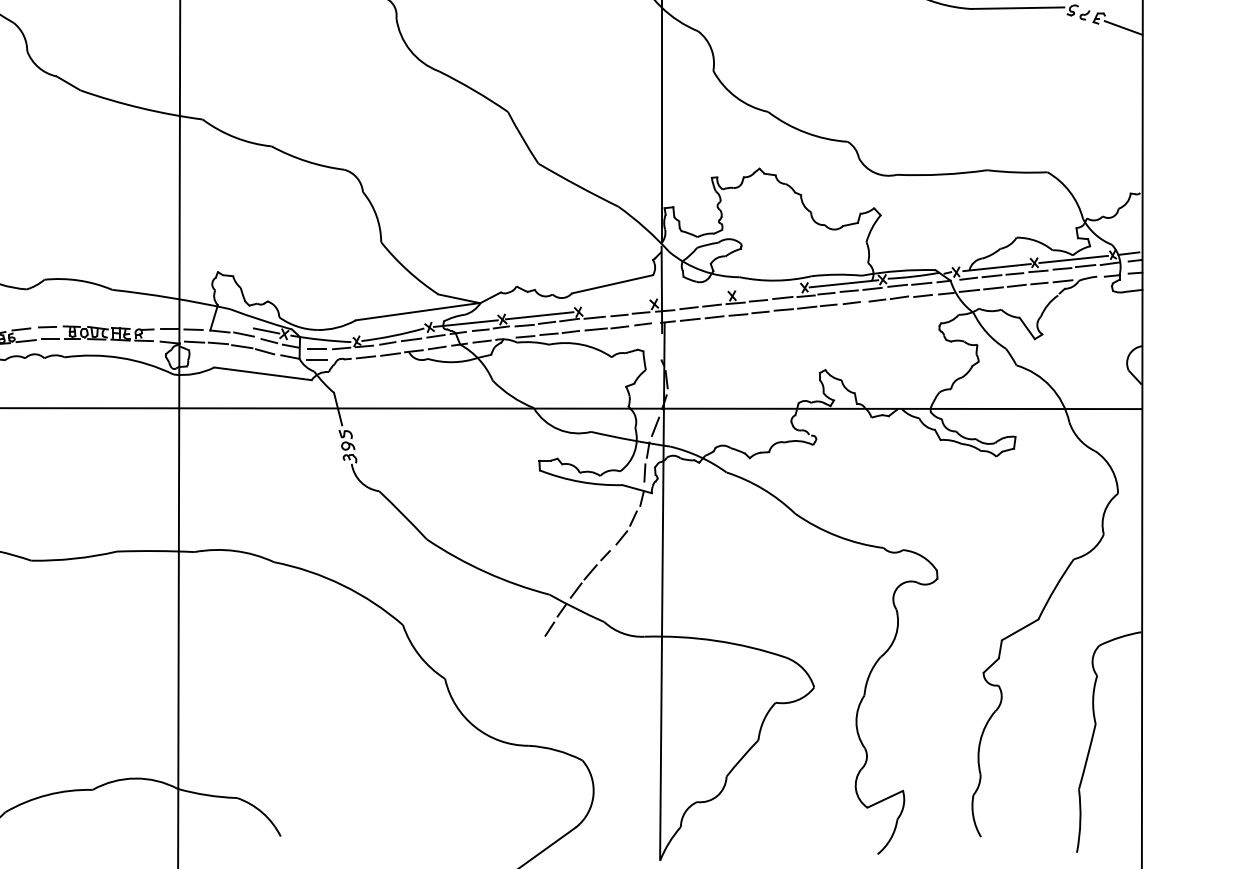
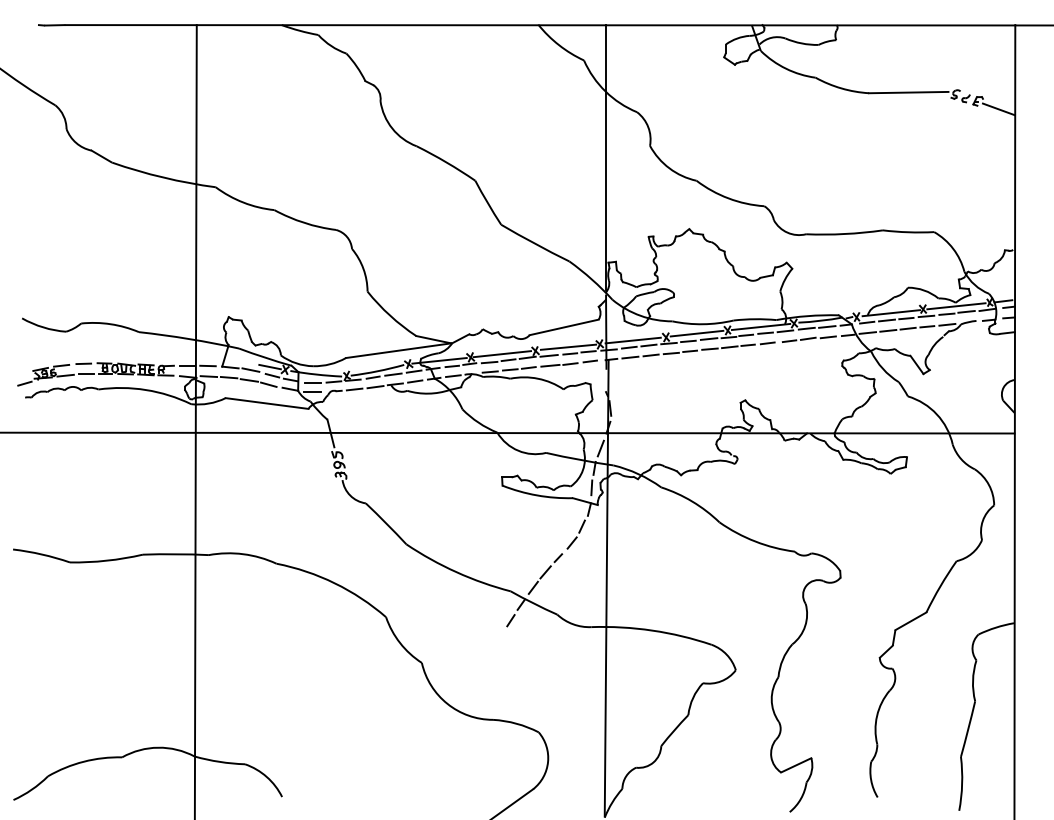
line: (768, 291) -> (696, 333), added
line: (692, 299) -> (632, 340), added
line: (617, 306) -> (568, 346), added

